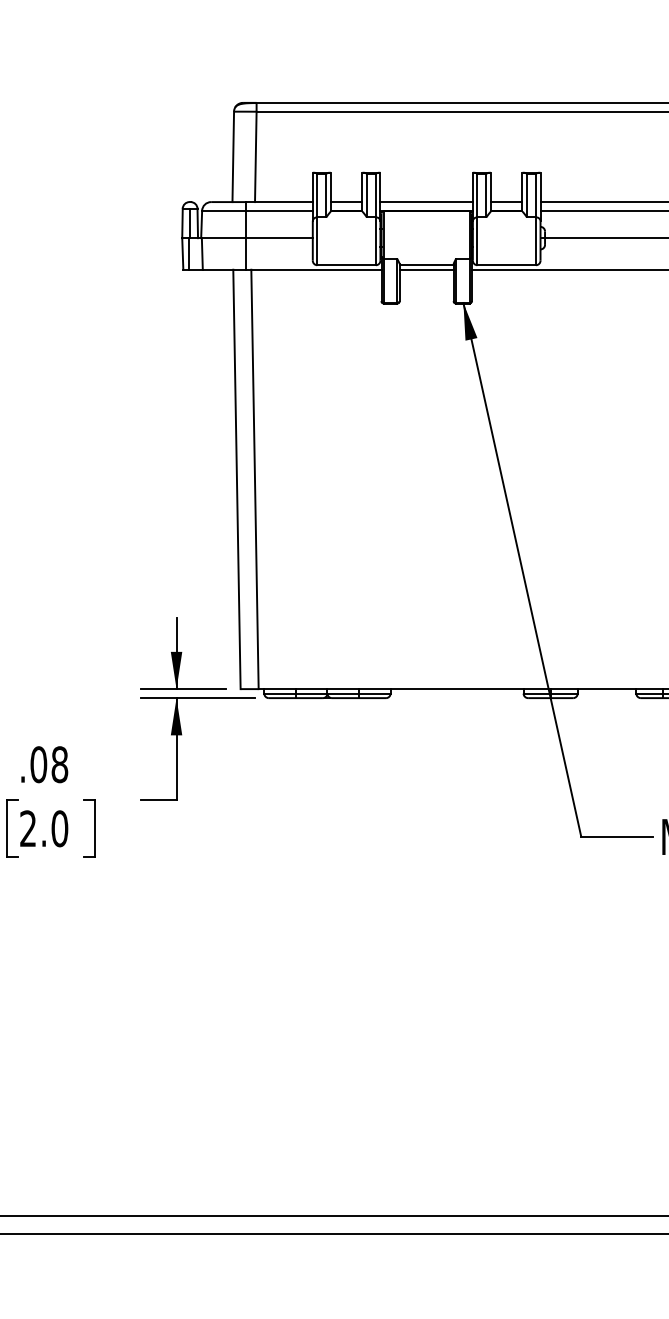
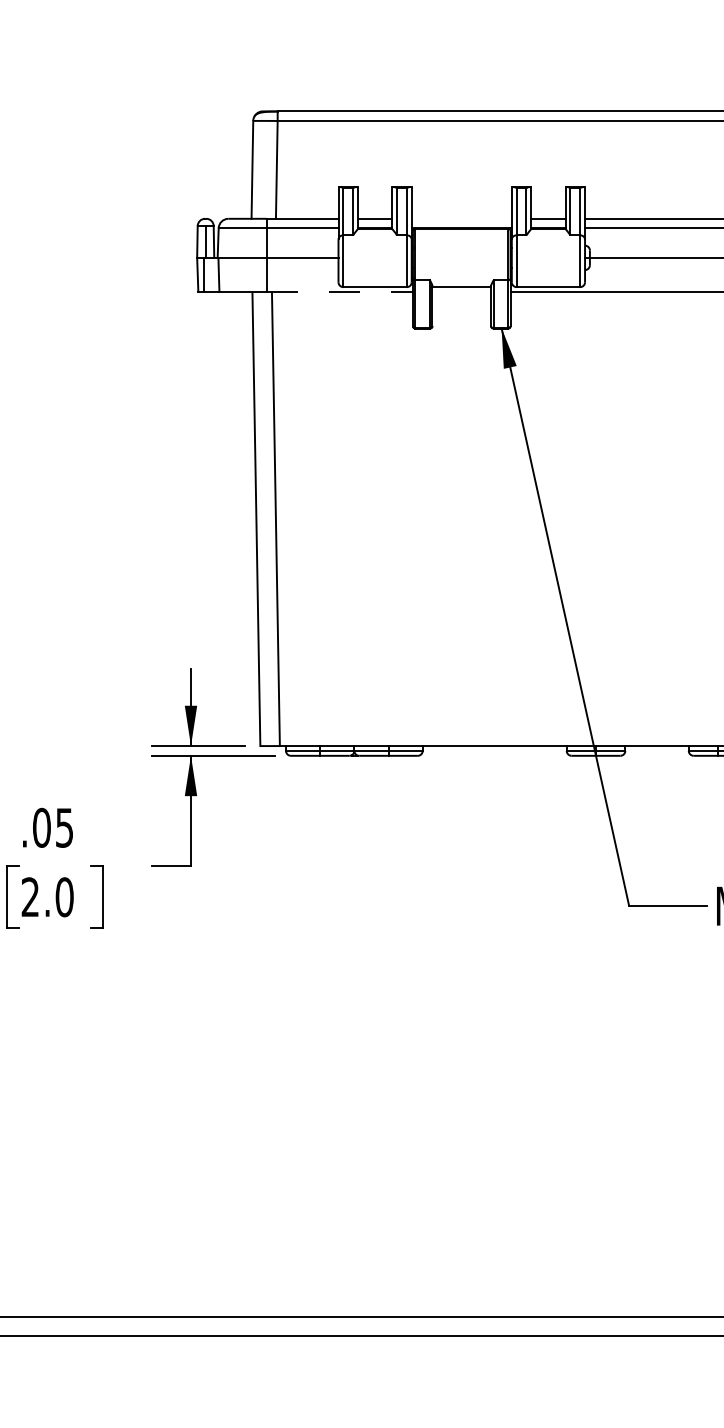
line: (426, 202) -> (461, 219), removed
line: (313, 269) -> (339, 291), solid -> dashed
line: (426, 269) -> (461, 291), removed
text: (59, 764) -> (64, 827), .08 -> .05

